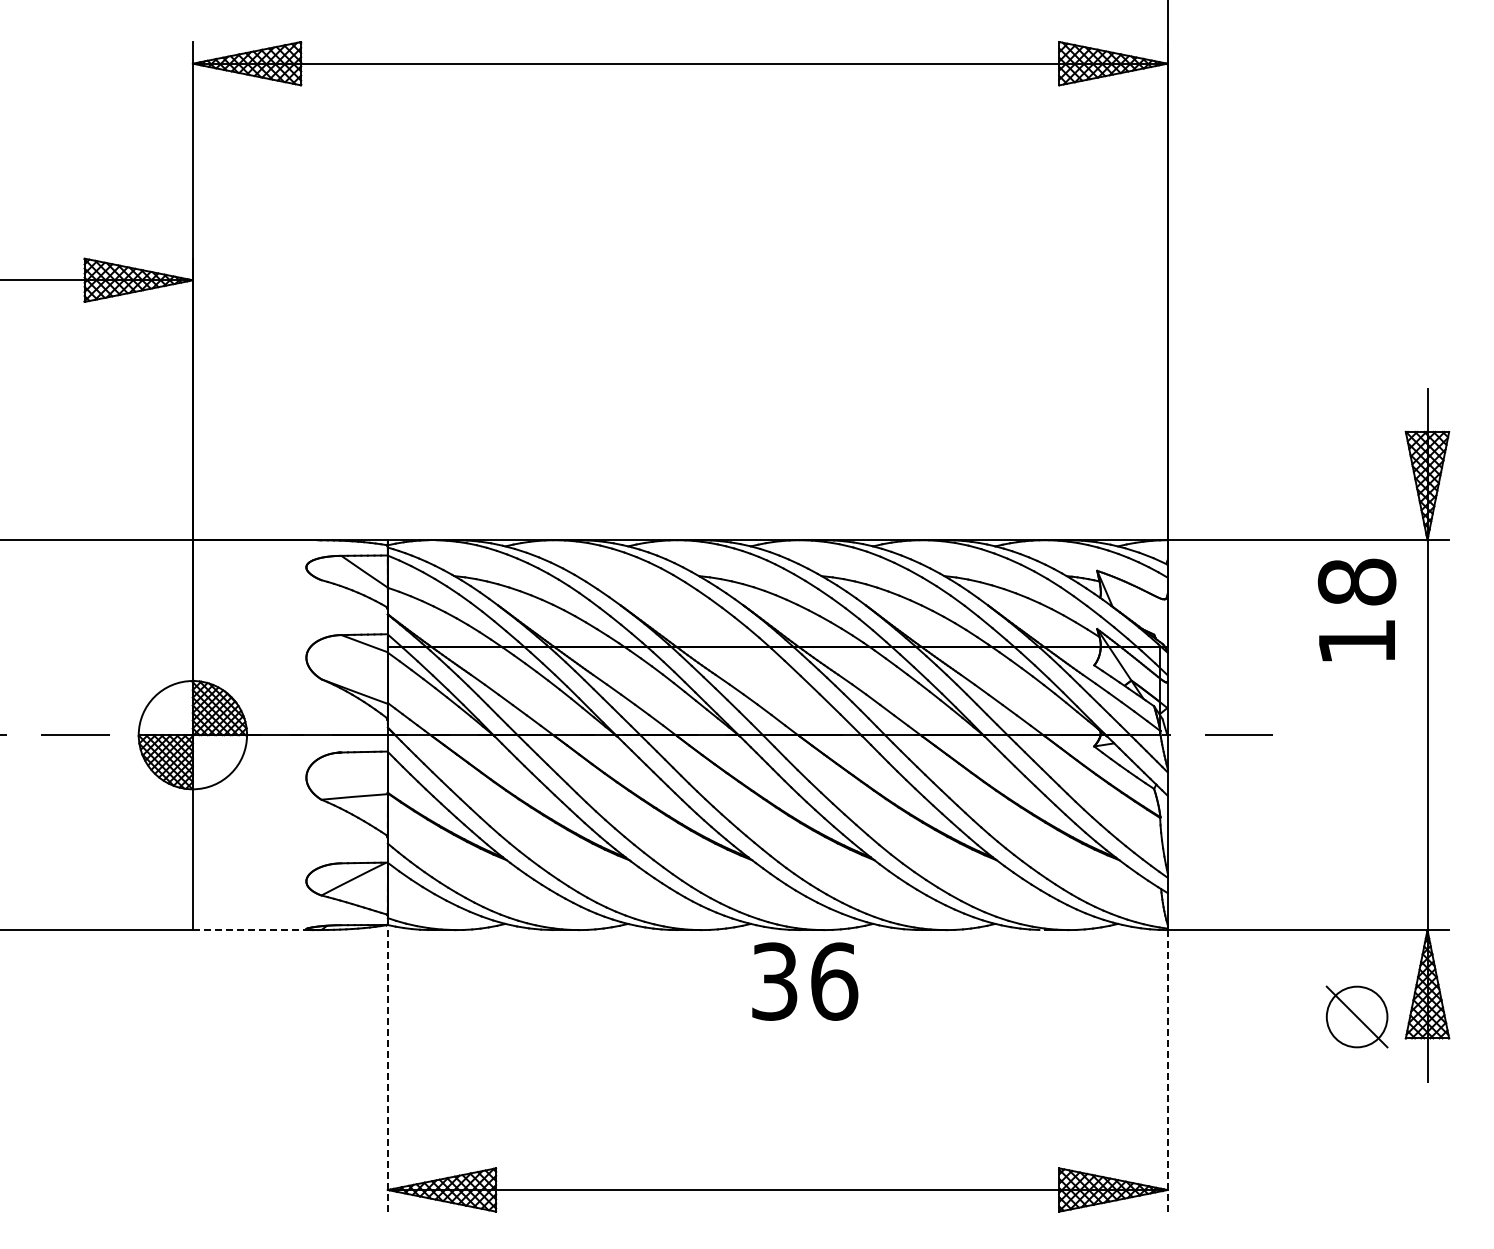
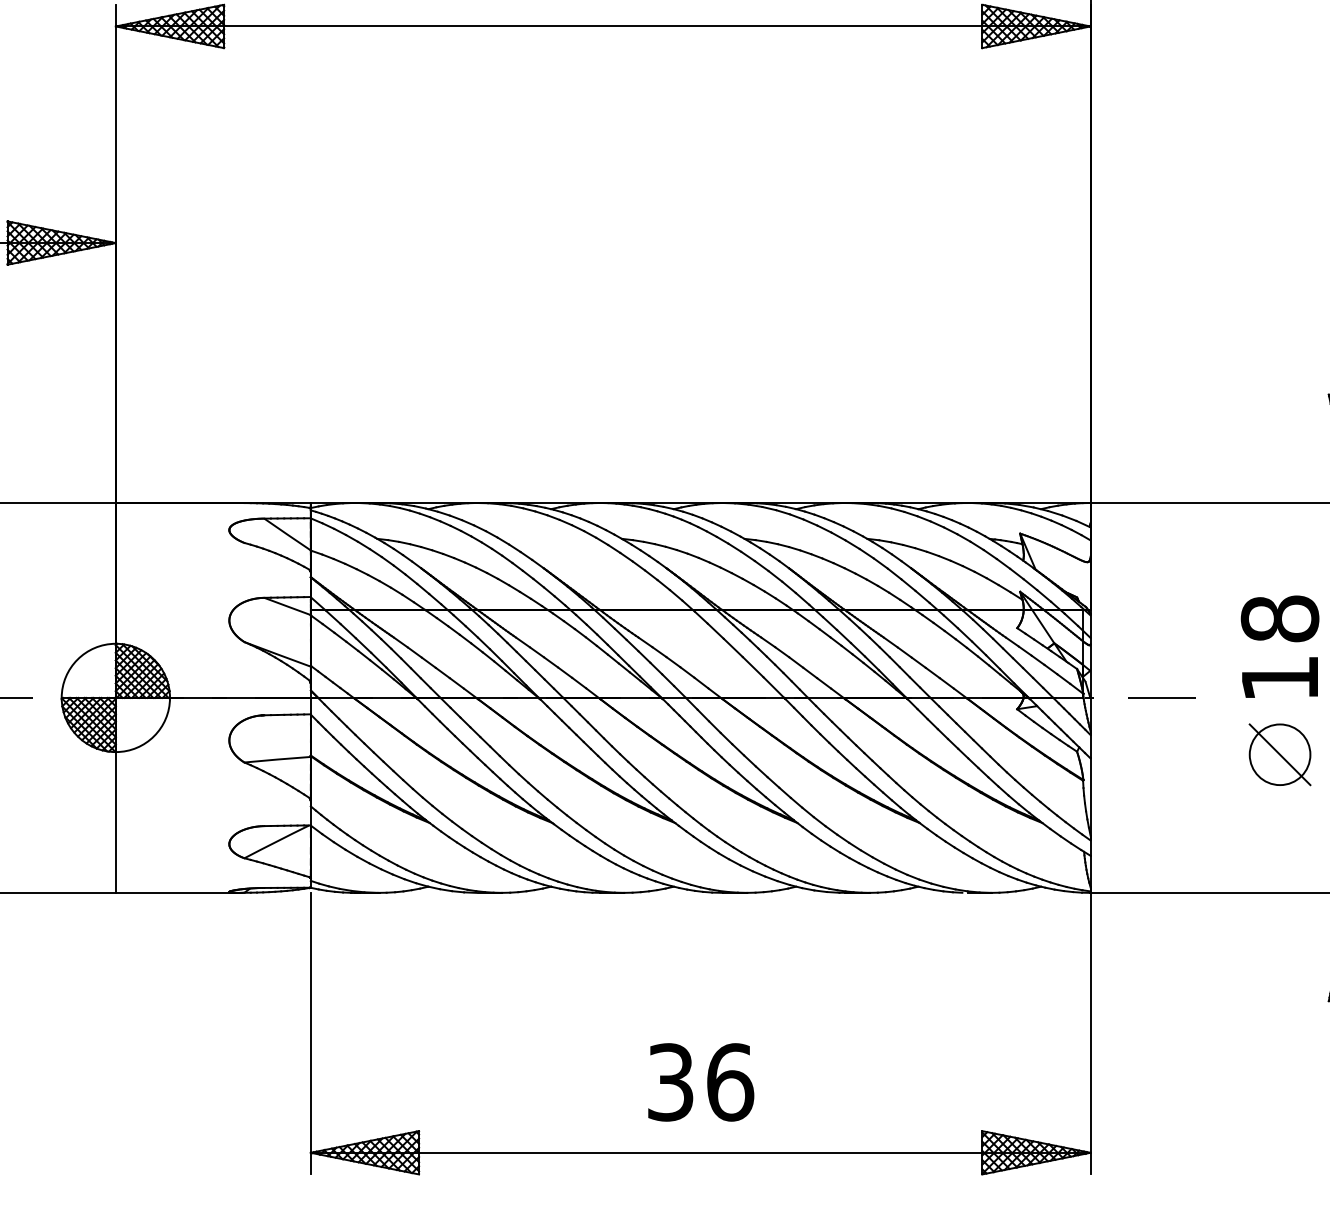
text: (1356, 609) -> (1279, 646), moved
line: (254, 930) -> (177, 893), dashed -> solid
text: (805, 981) -> (701, 1082), moved
part: (1356, 1016) -> (1279, 754), moved
line: (387, 1070) -> (310, 1033), dashed -> solid
line: (1167, 1070) -> (1090, 1033), dashed -> solid

